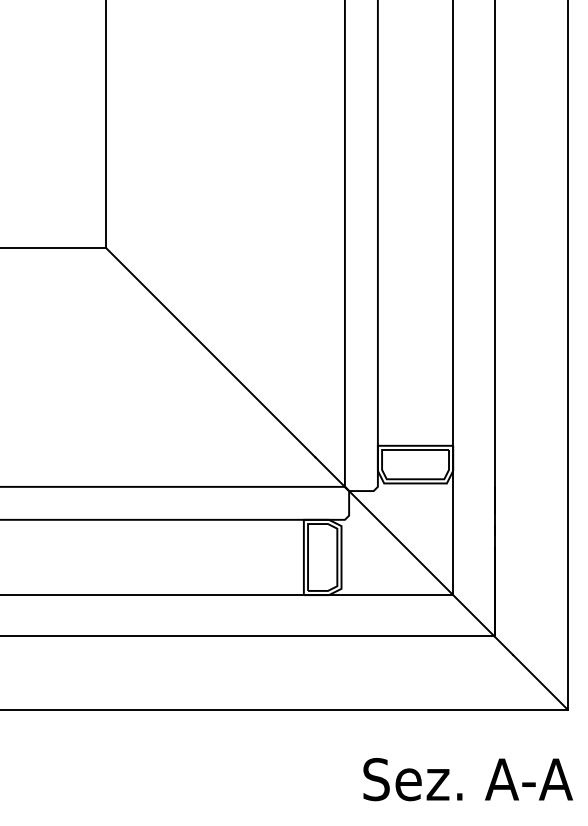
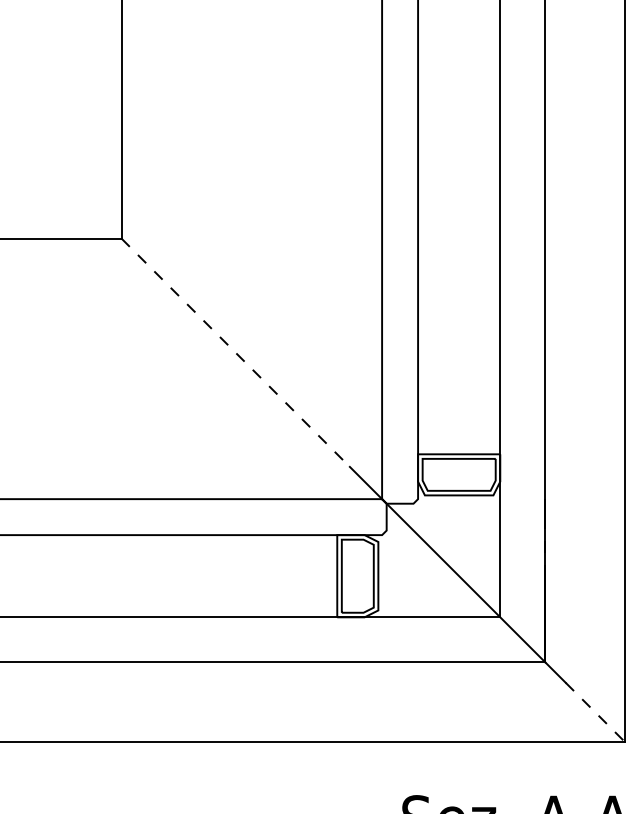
line: (210, 352) -> (235, 352), solid -> dashed
line: (540, 682) -> (595, 712), solid -> dashed

